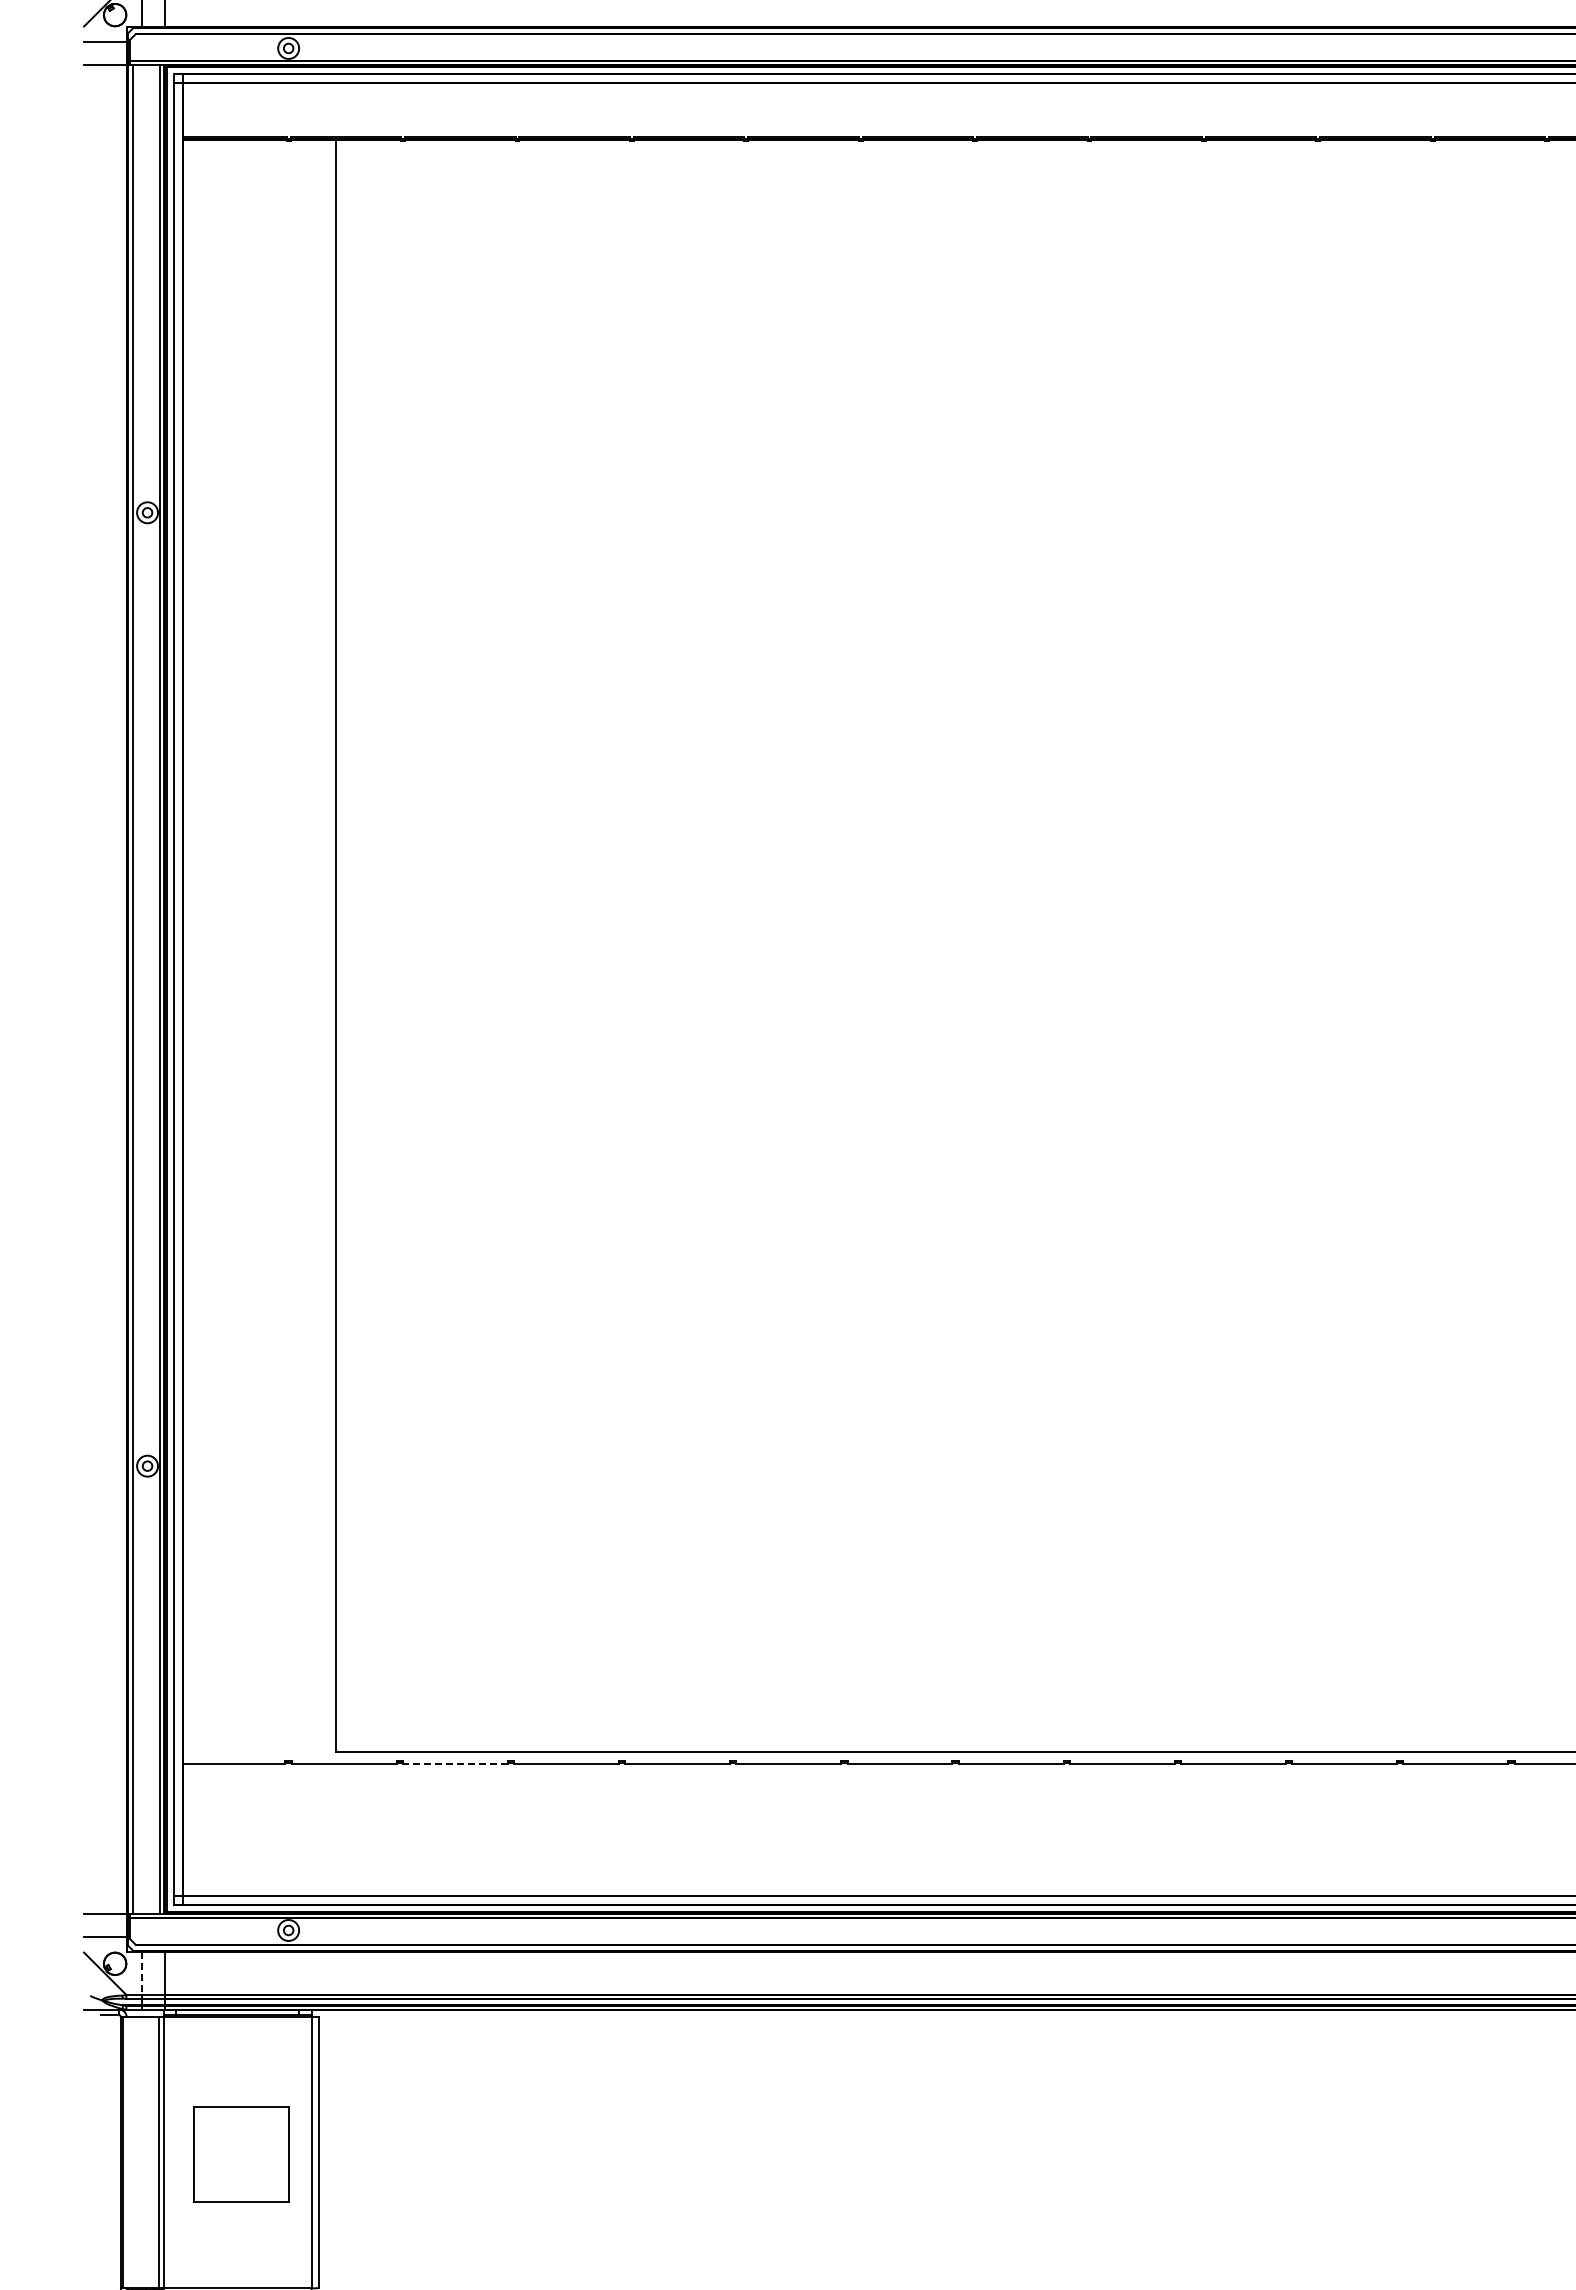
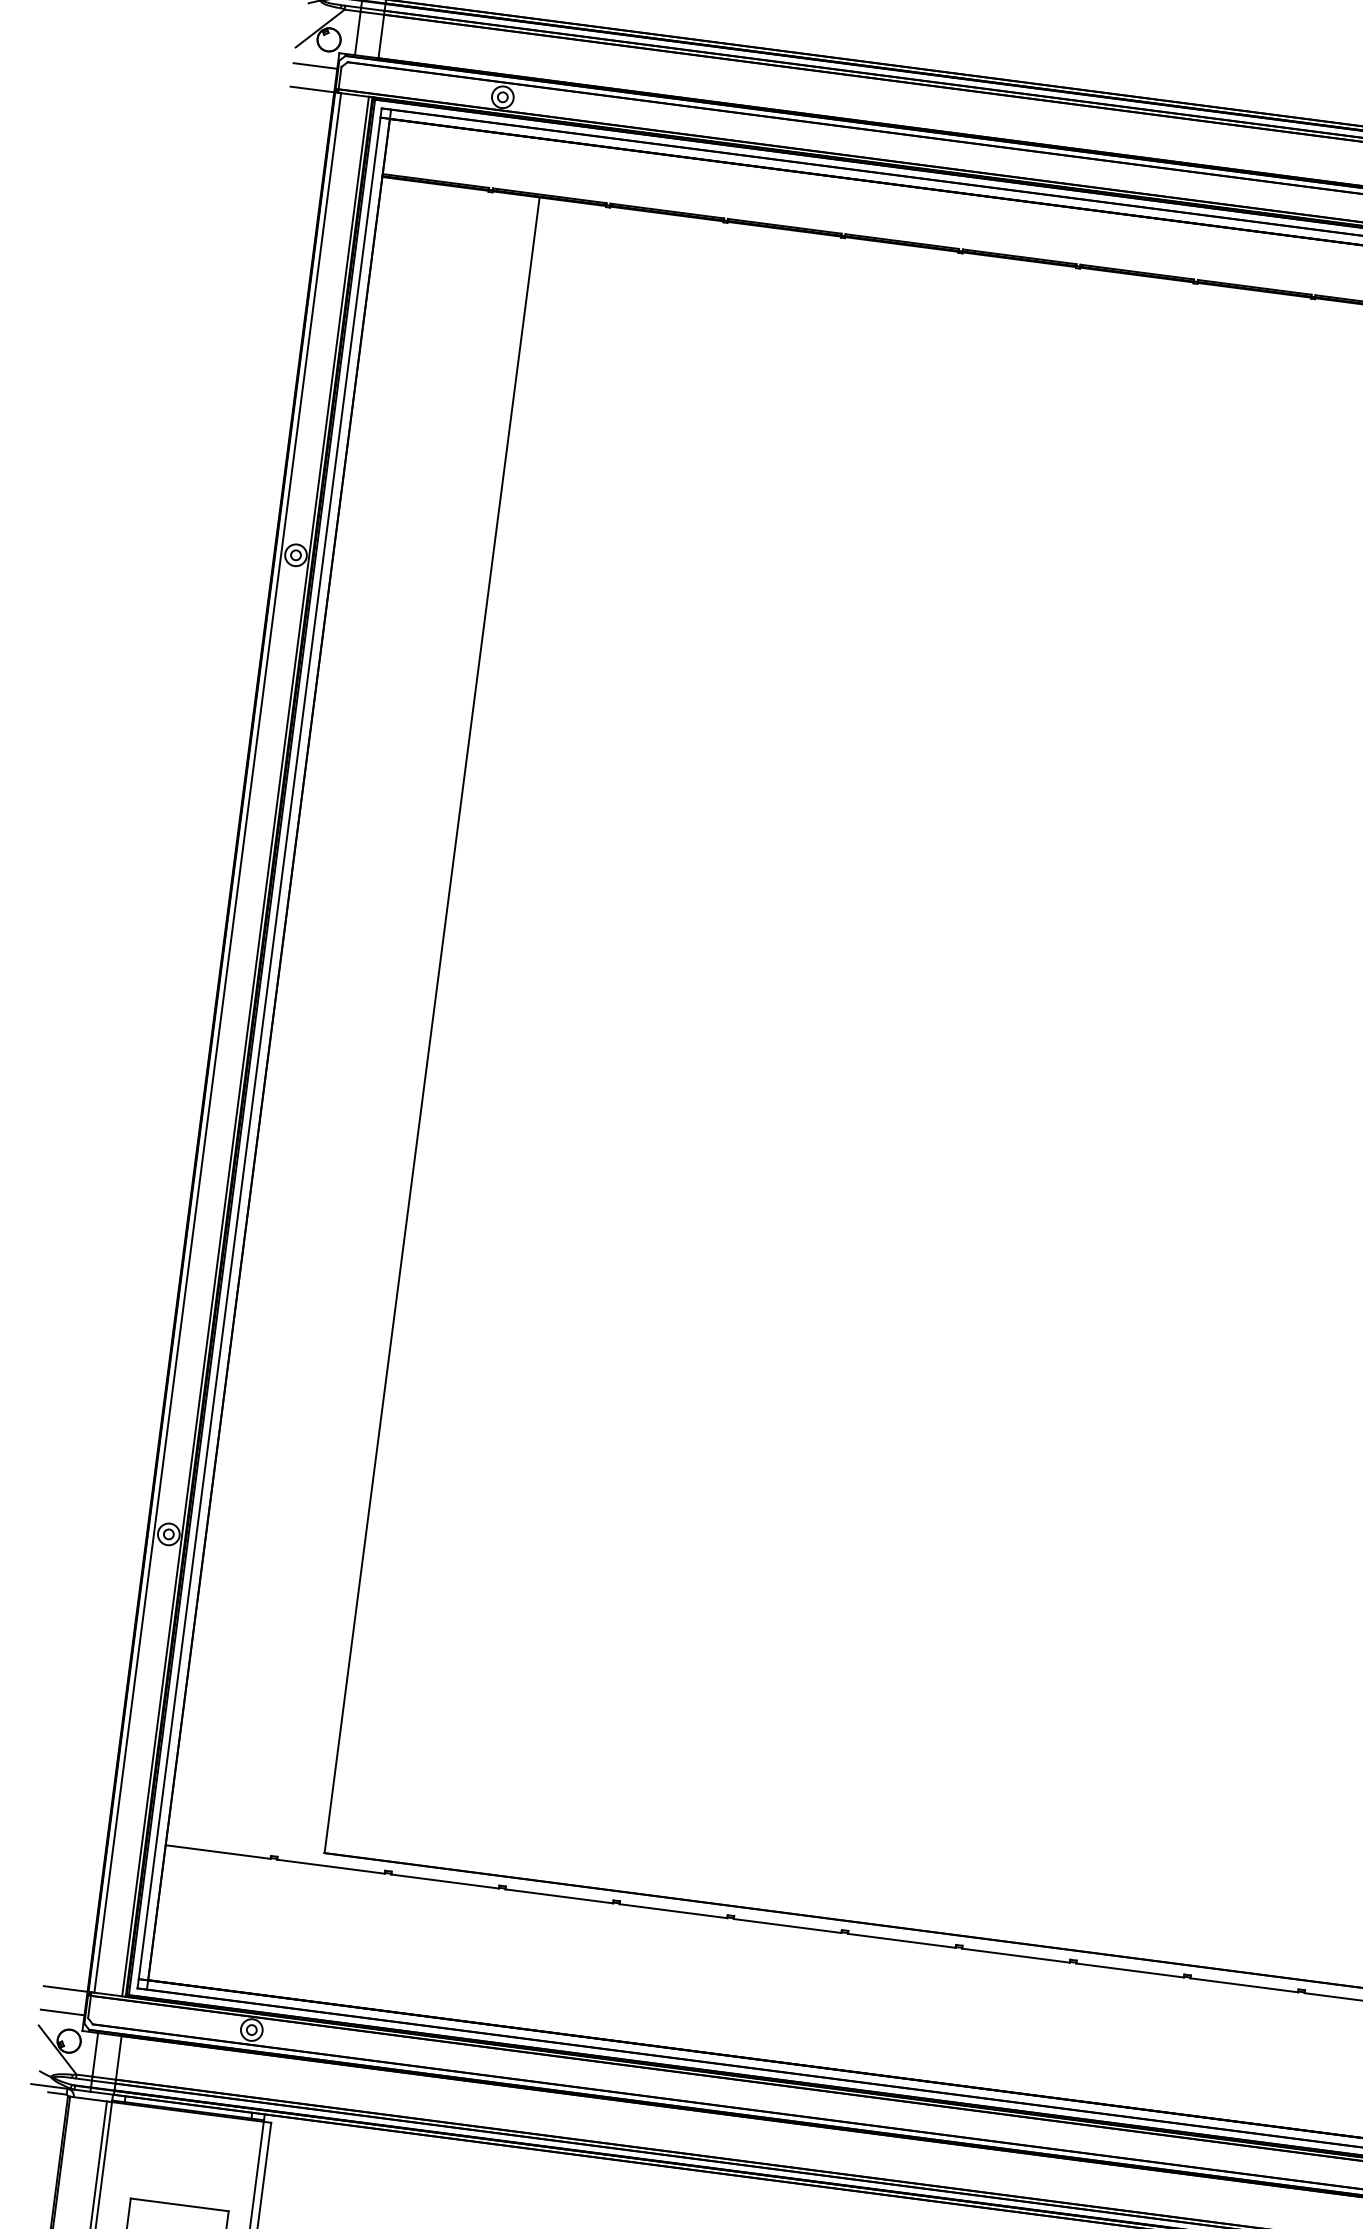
line: (454, 1764) -> (444, 1881), dashed -> solid
line: (141, 1974) -> (94, 2055), dashed -> solid

